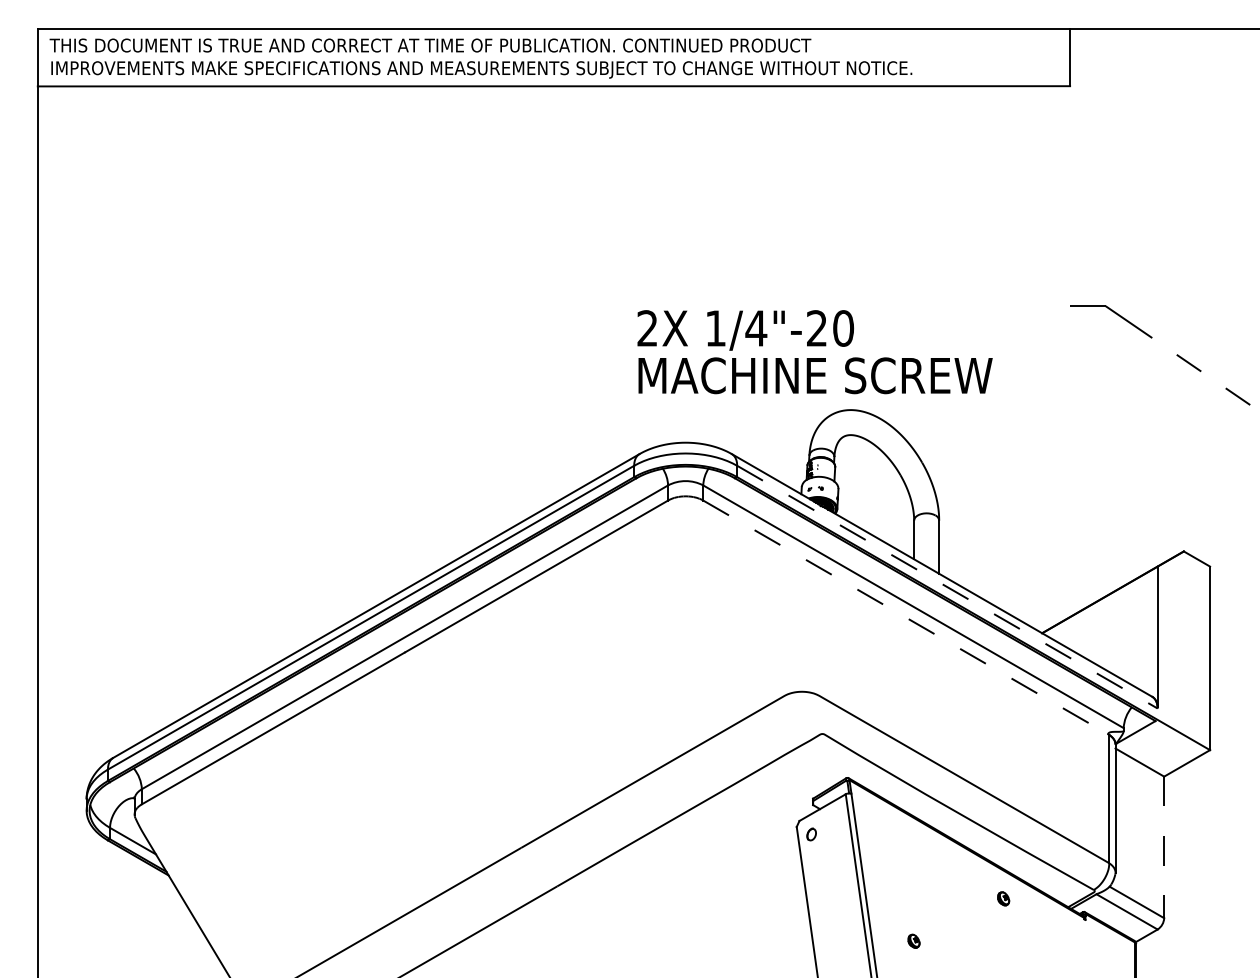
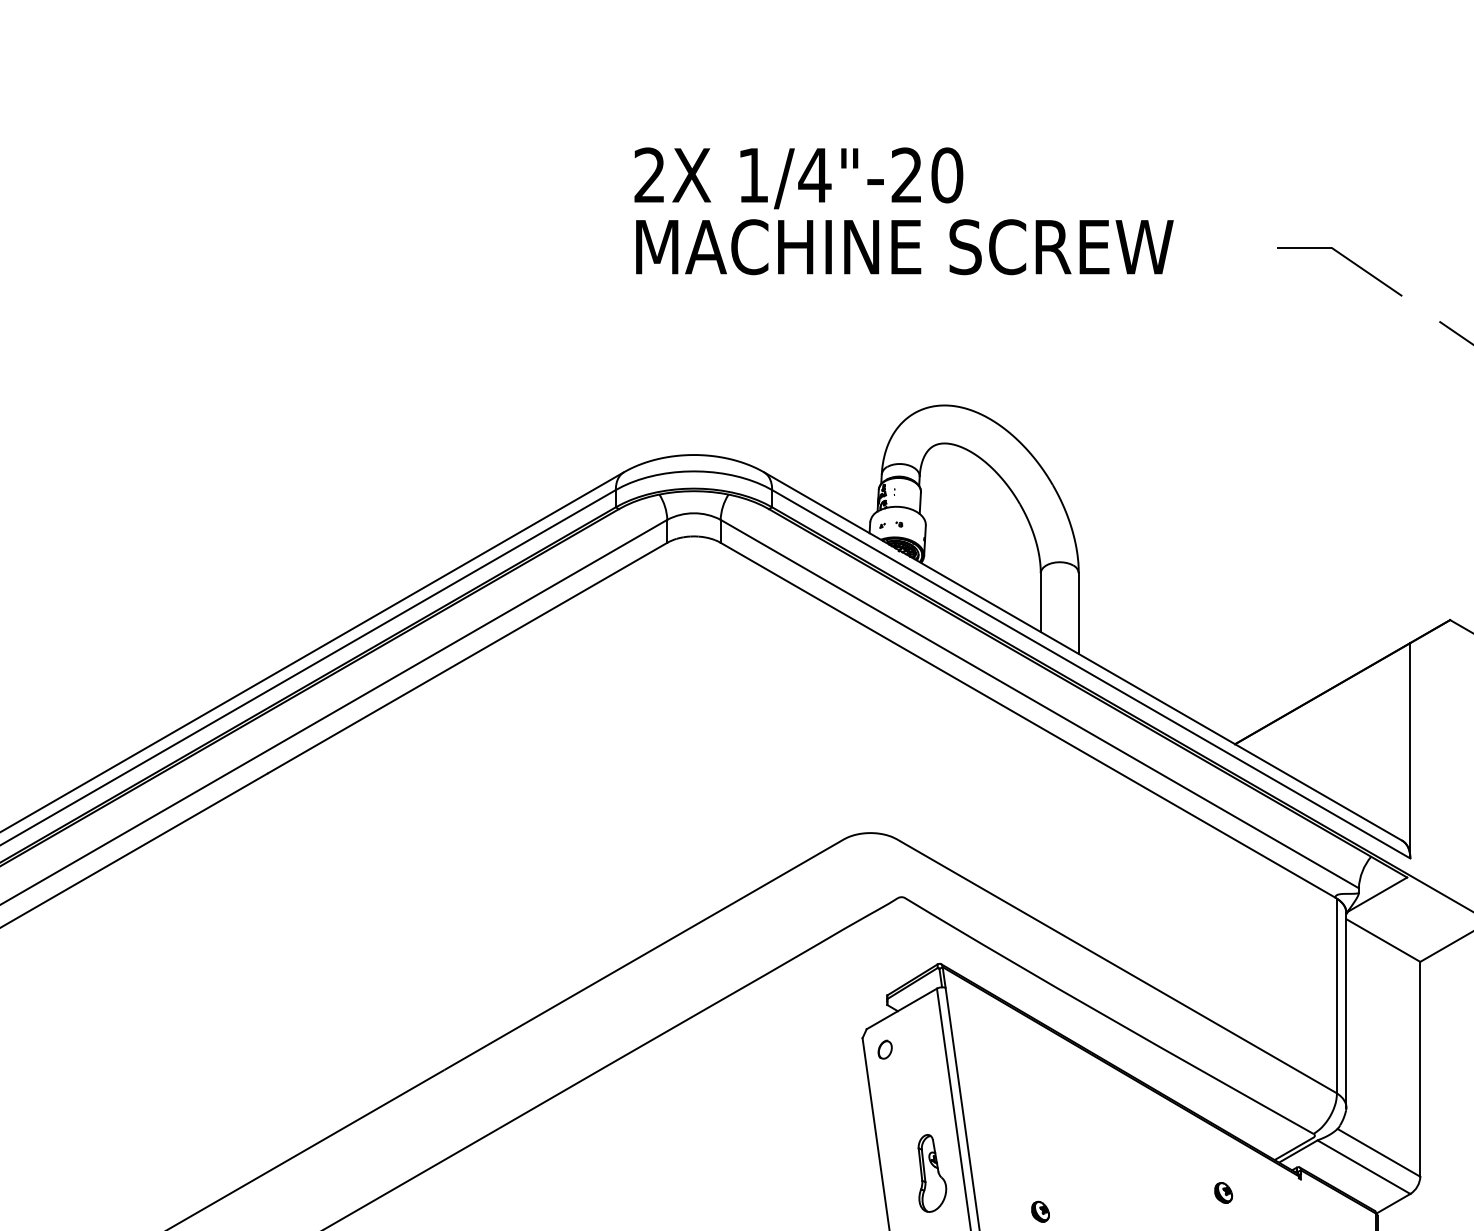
text: (814, 352) -> (903, 211), moved
line: (947, 587) -> (1091, 674), dashed -> solid
line: (905, 617) -> (1027, 720), dashed -> solid
line: (1164, 847) -> (1420, 1069), dashed -> solid
part: (1003, 898) -> (1223, 1192), moved
part: (842, 915) -> (932, 1172), added

